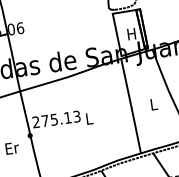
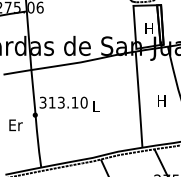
text: (153, 103) -> (161, 100), L -> H
text: (56, 119) -> (63, 102), 275.13 -> 313.10

